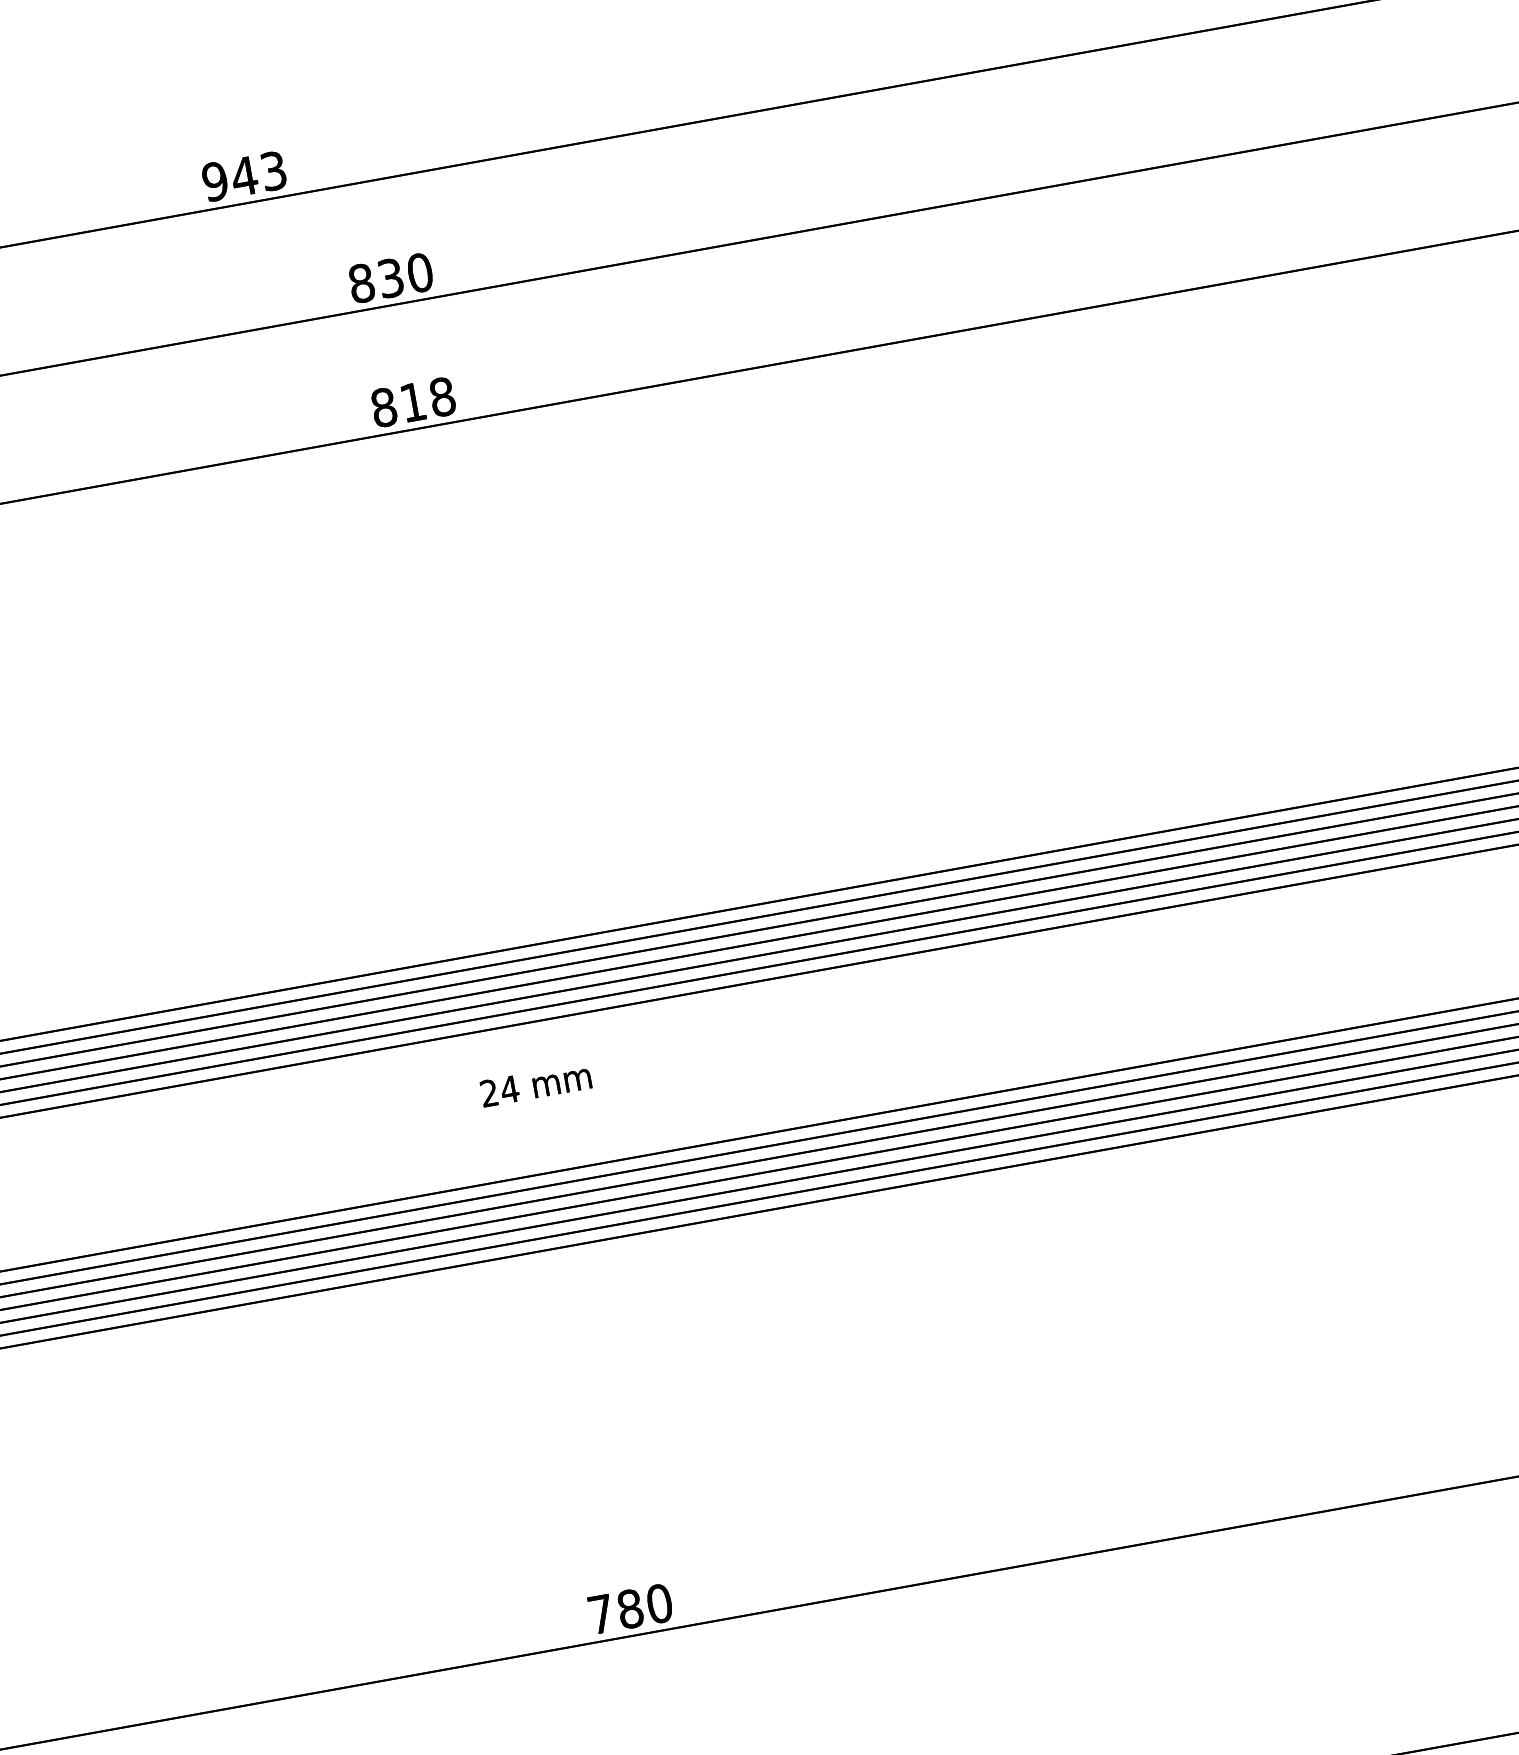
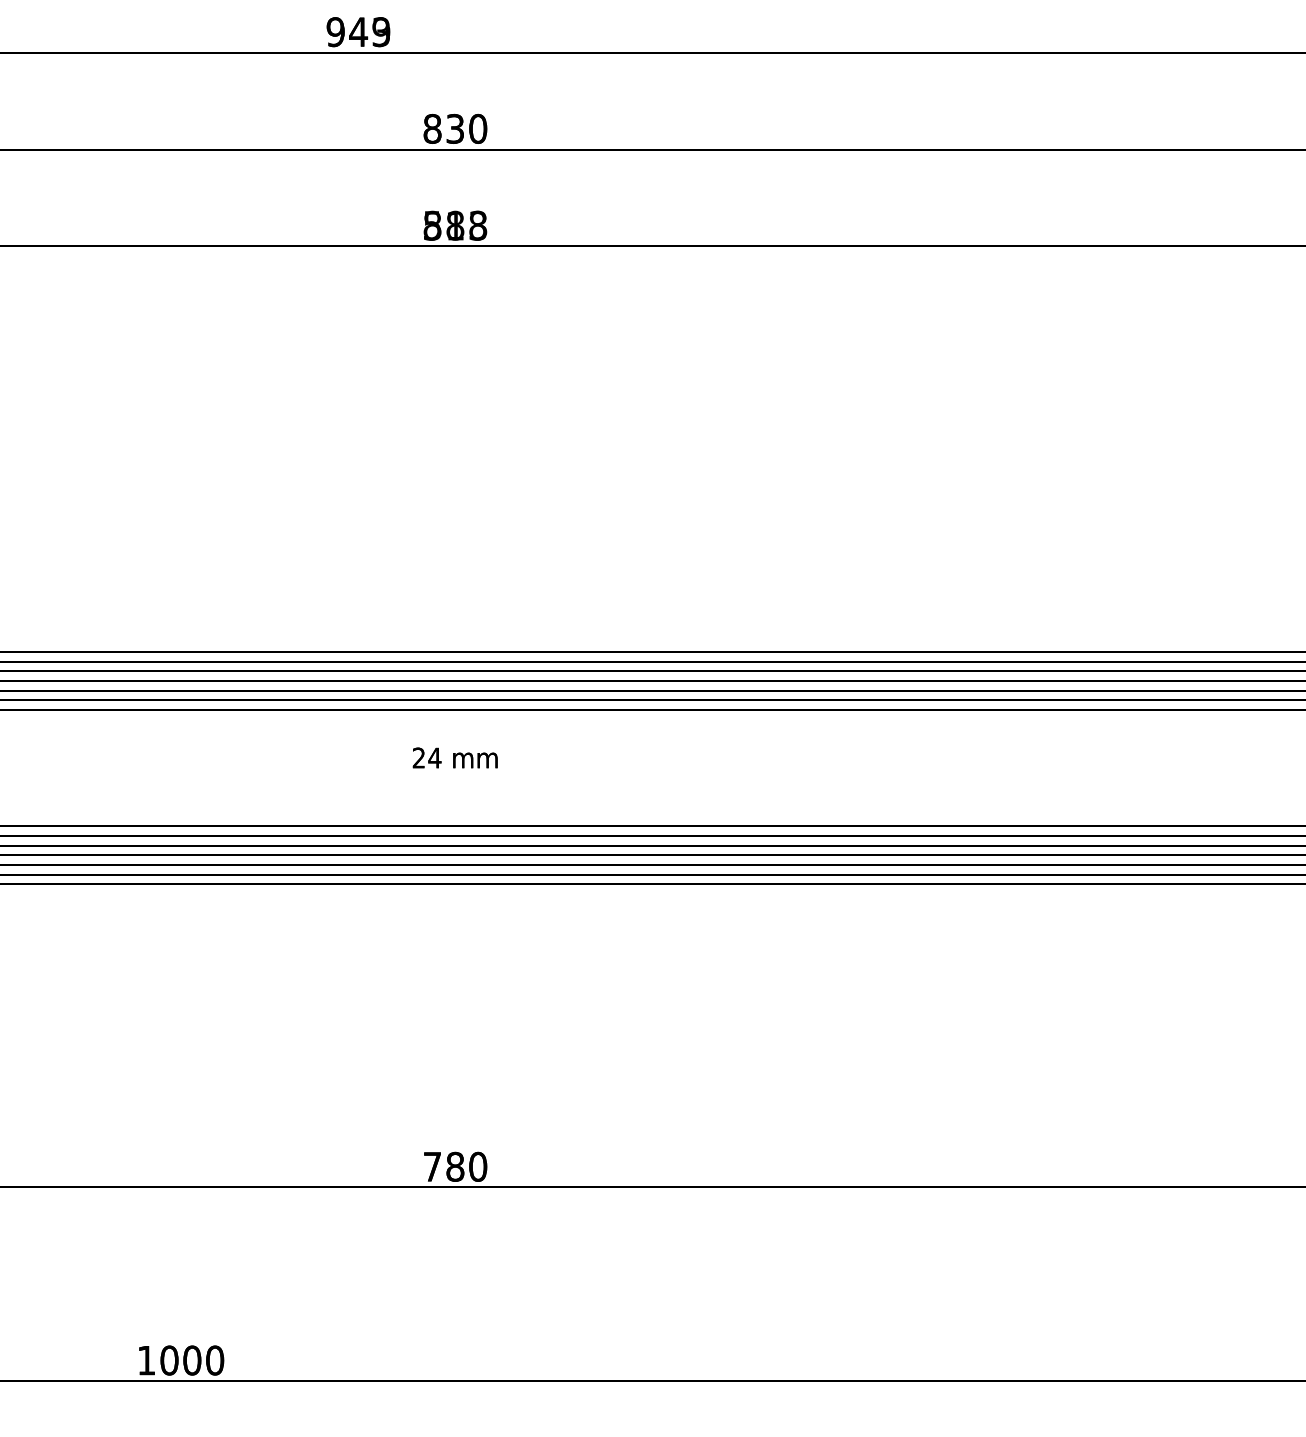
text: (273, 170) -> (381, 31), 943 -> 949
text: (413, 401) -> (455, 225), 818 -> 583

